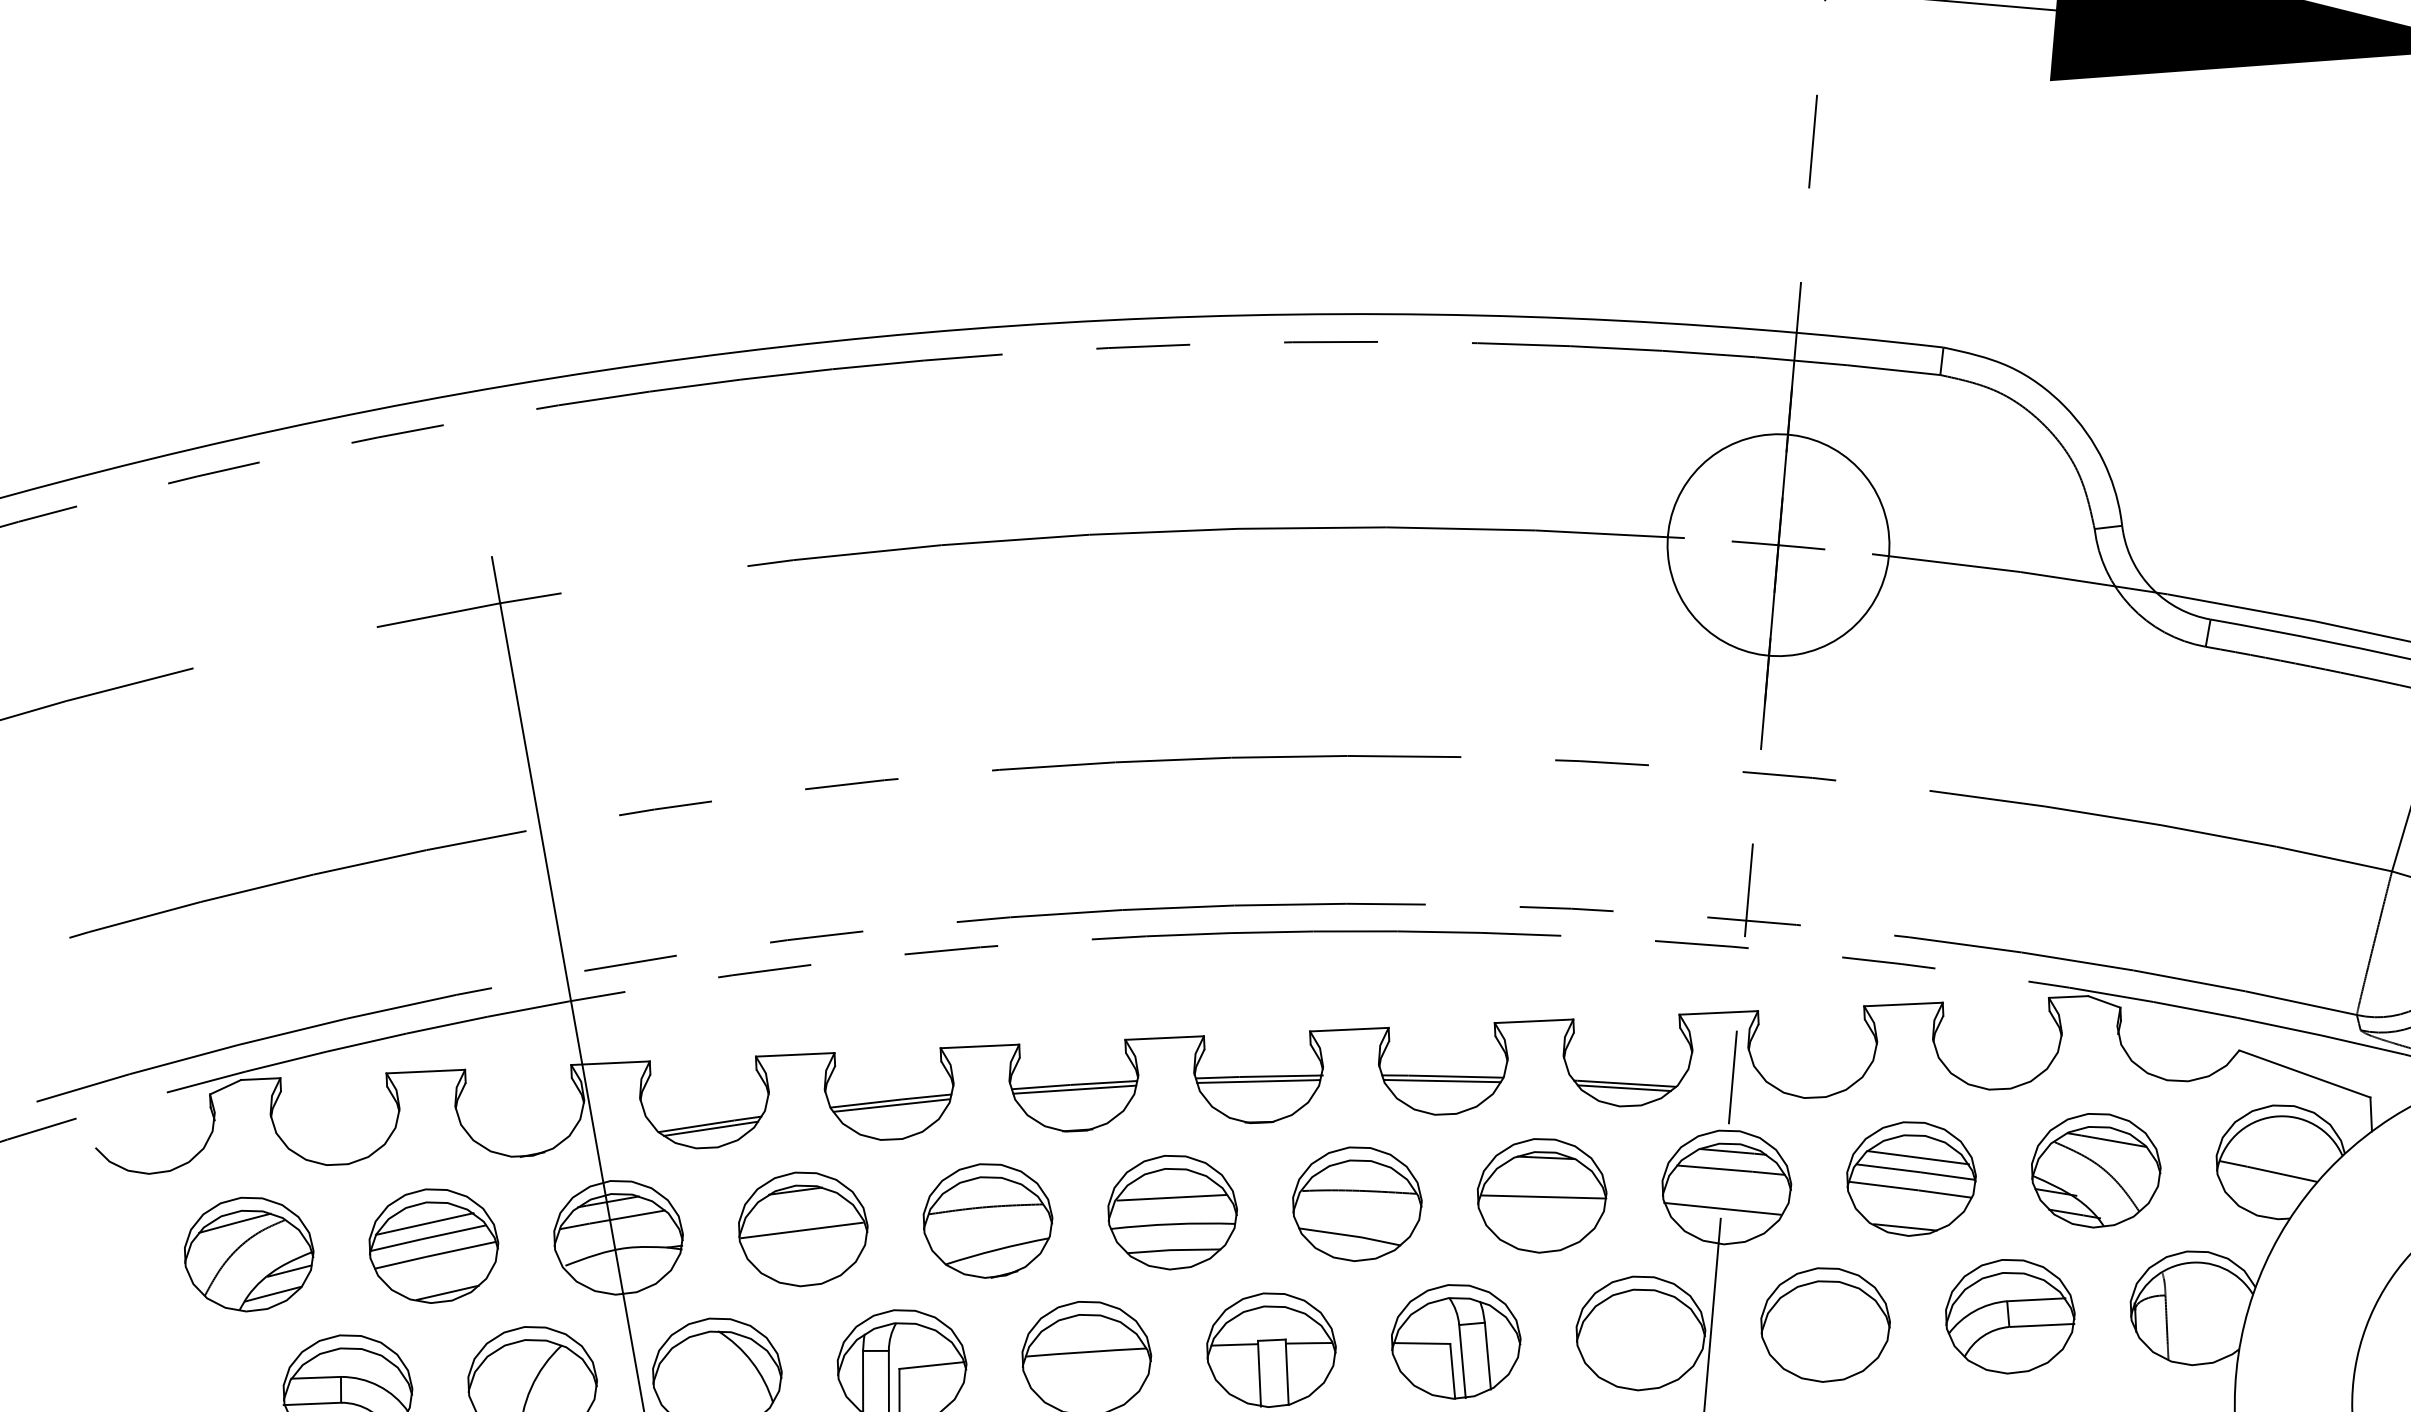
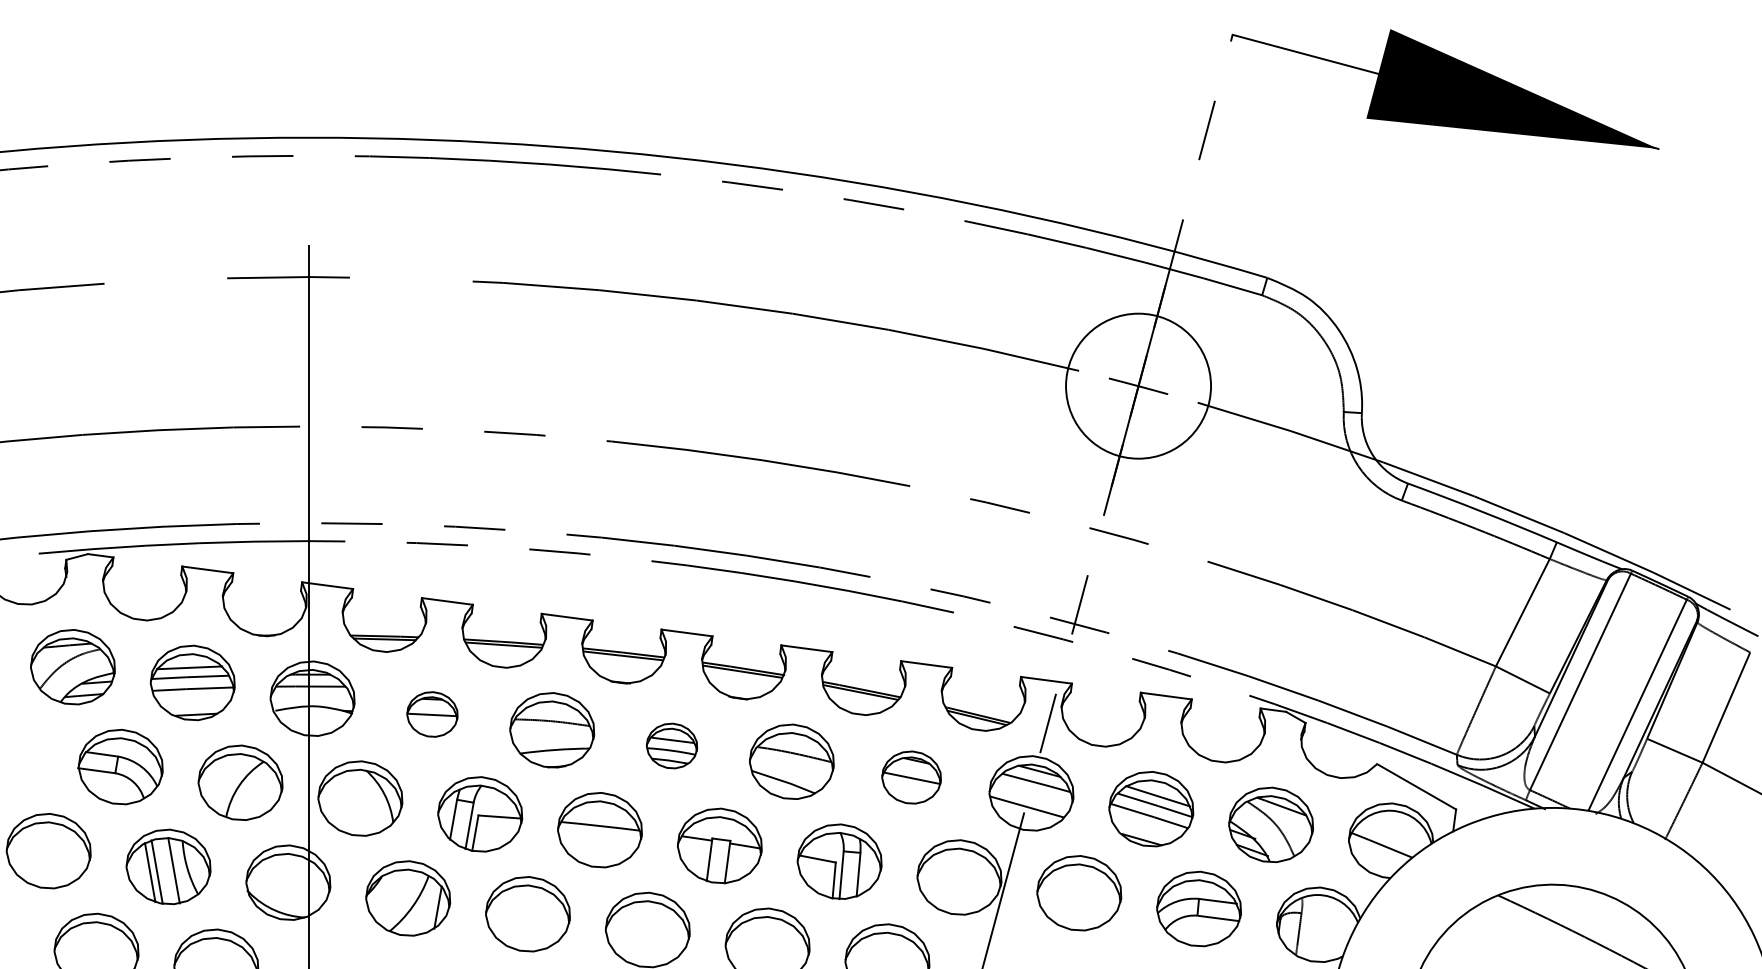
part: (1541, 1195) -> (911, 777), size x0.7
part: (1171, 1211) -> (671, 745), size x0.6
part: (803, 1229) -> (432, 714), size x0.6

